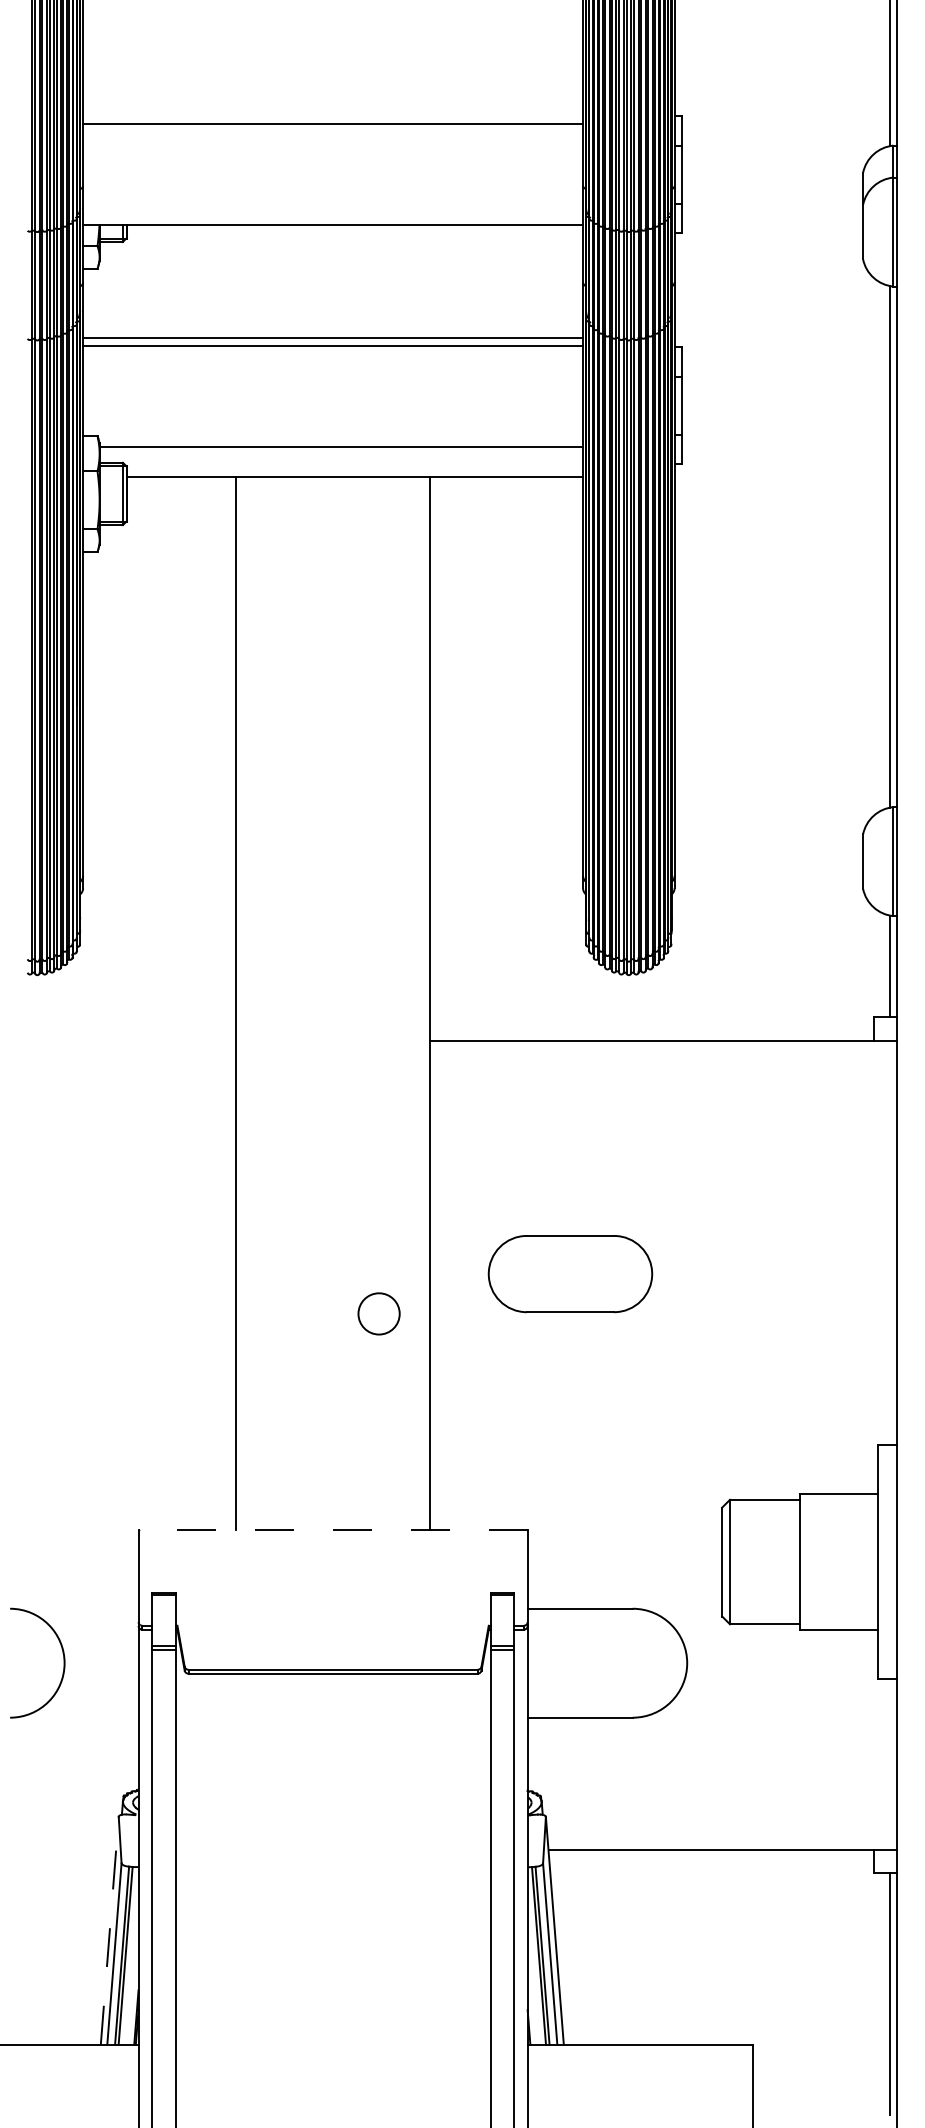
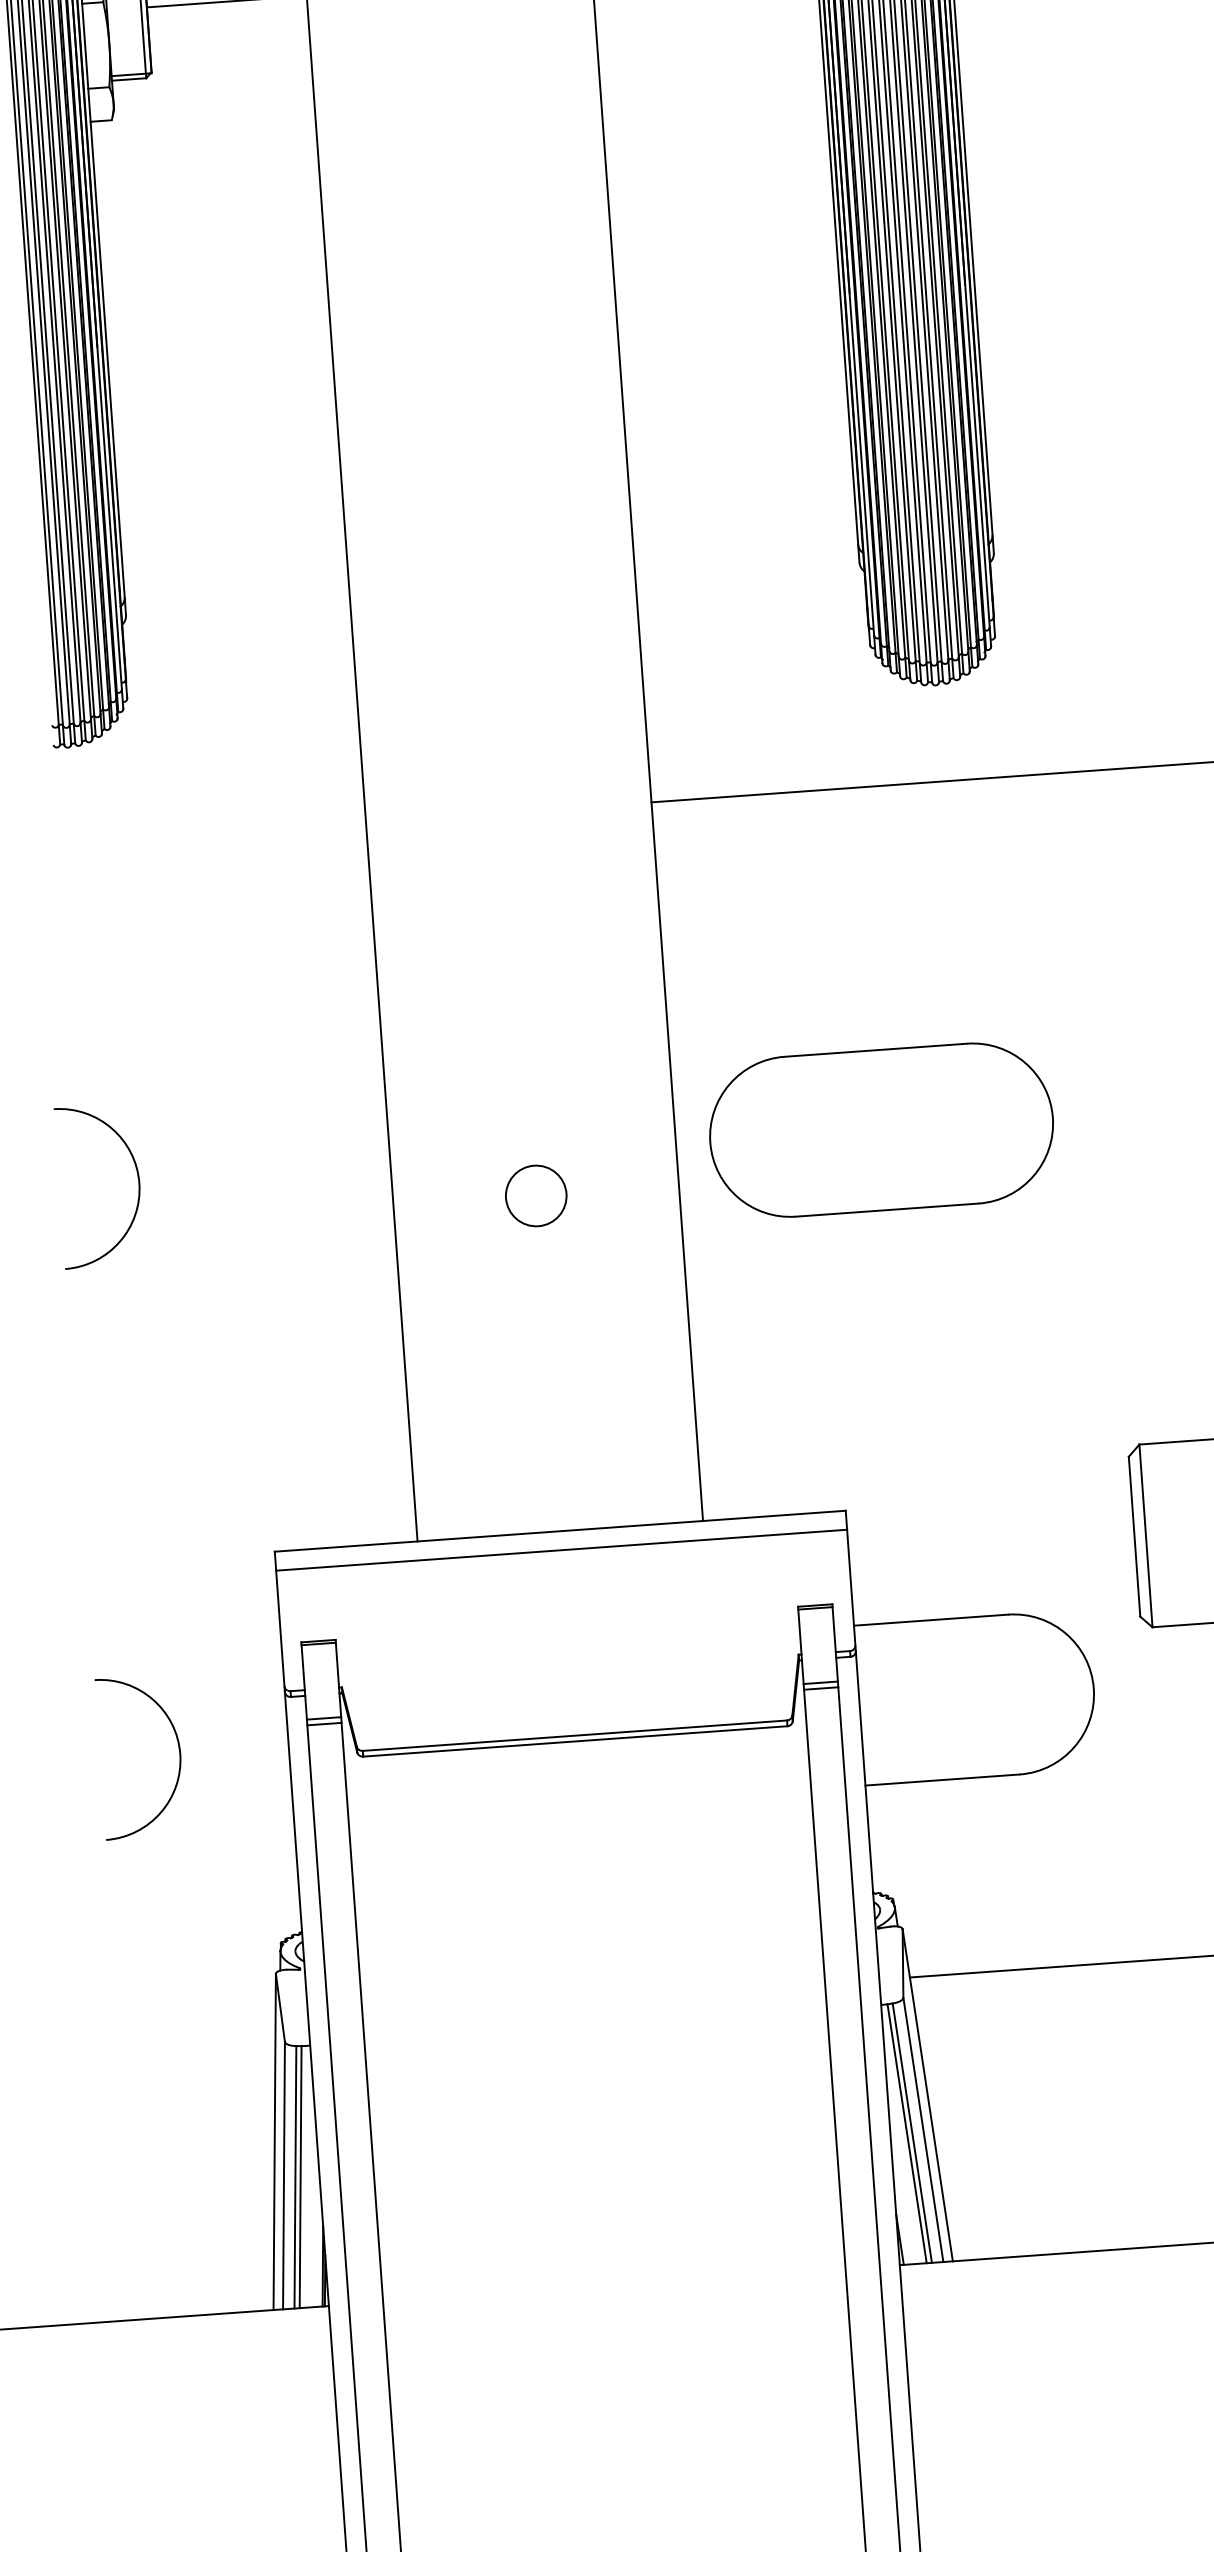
arc: (63, 1273) -> (137, 1182), added
part: (570, 1273) -> (881, 1129), size x1.43
circle: (378, 1313) -> (535, 1195), moved
line: (333, 1530) -> (560, 1531), dashed -> solid
line: (332, 1543) -> (560, 1550), added
line: (109, 1930) -> (274, 2141), dashed -> solid

